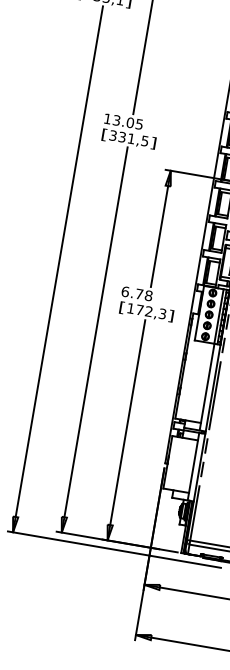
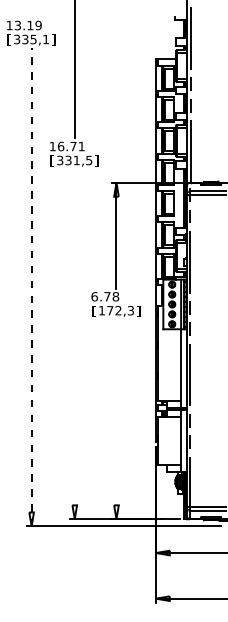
text: (128, 122) -> (71, 146), 13.05 -> 16.71
line: (57, 268) -> (31, 286), solid -> dashed
line: (94, 339) -> (74, 343), removed
line: (126, 429) -> (116, 418), removed

